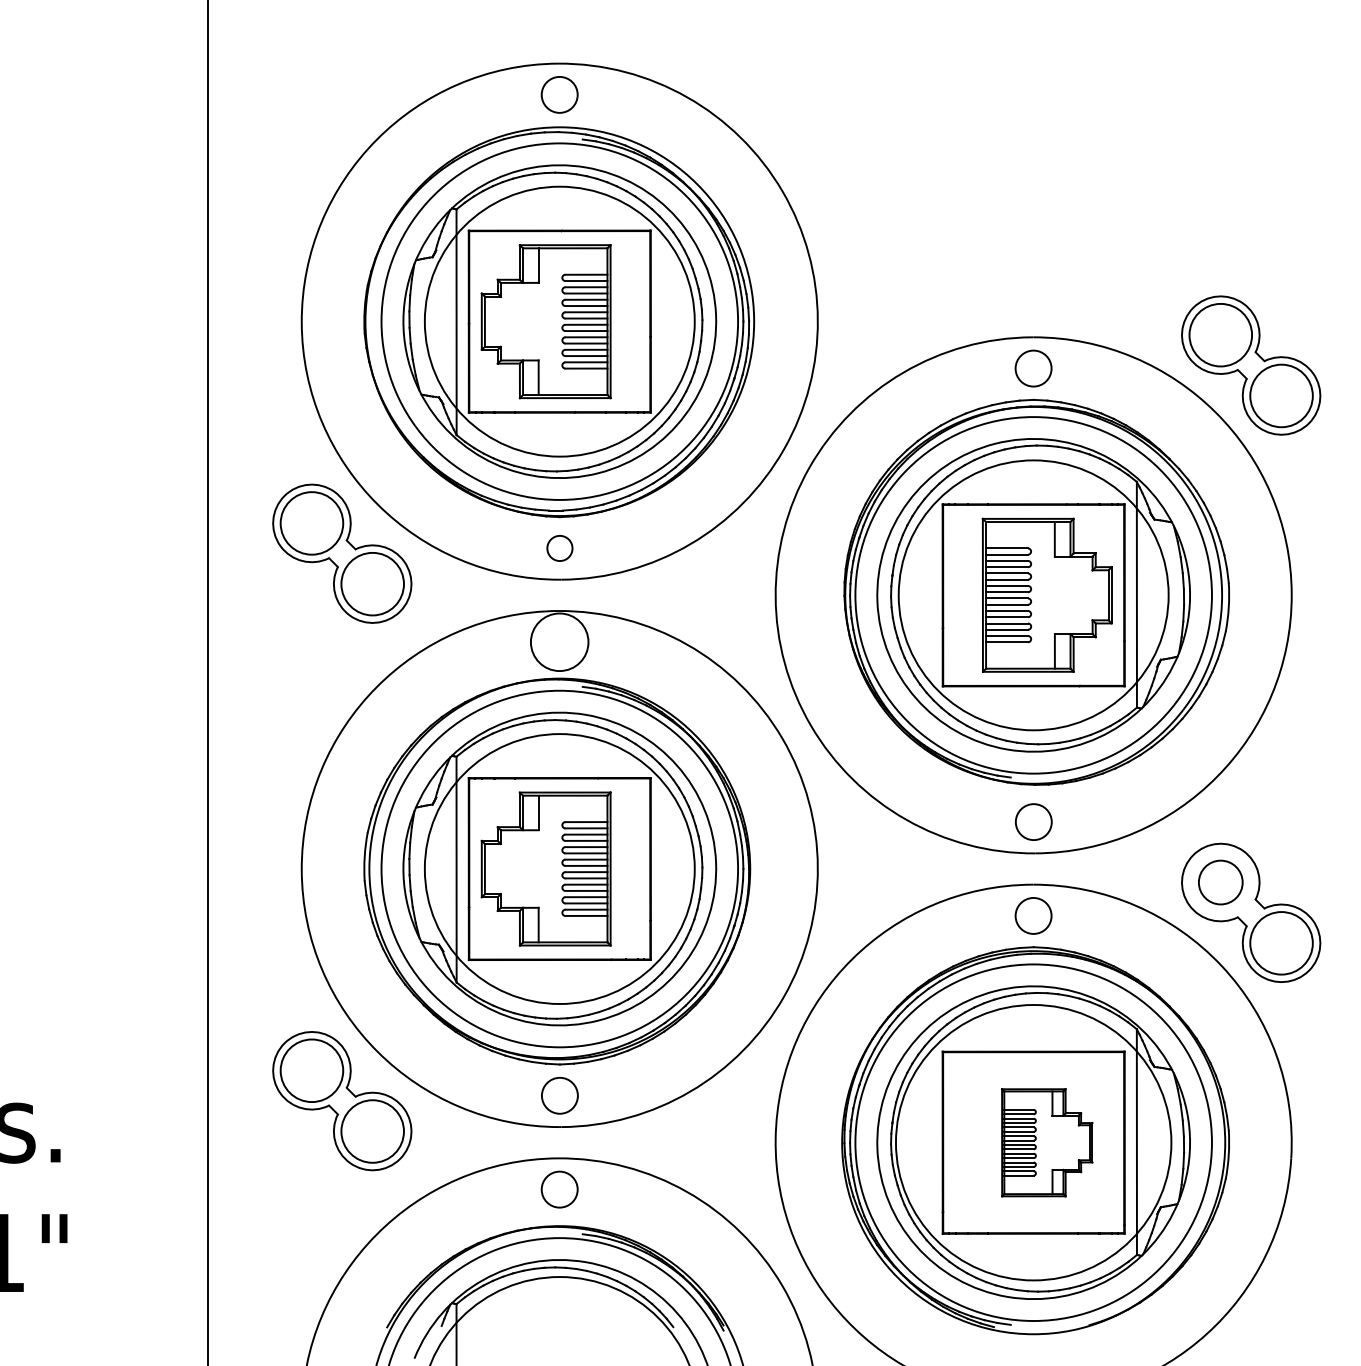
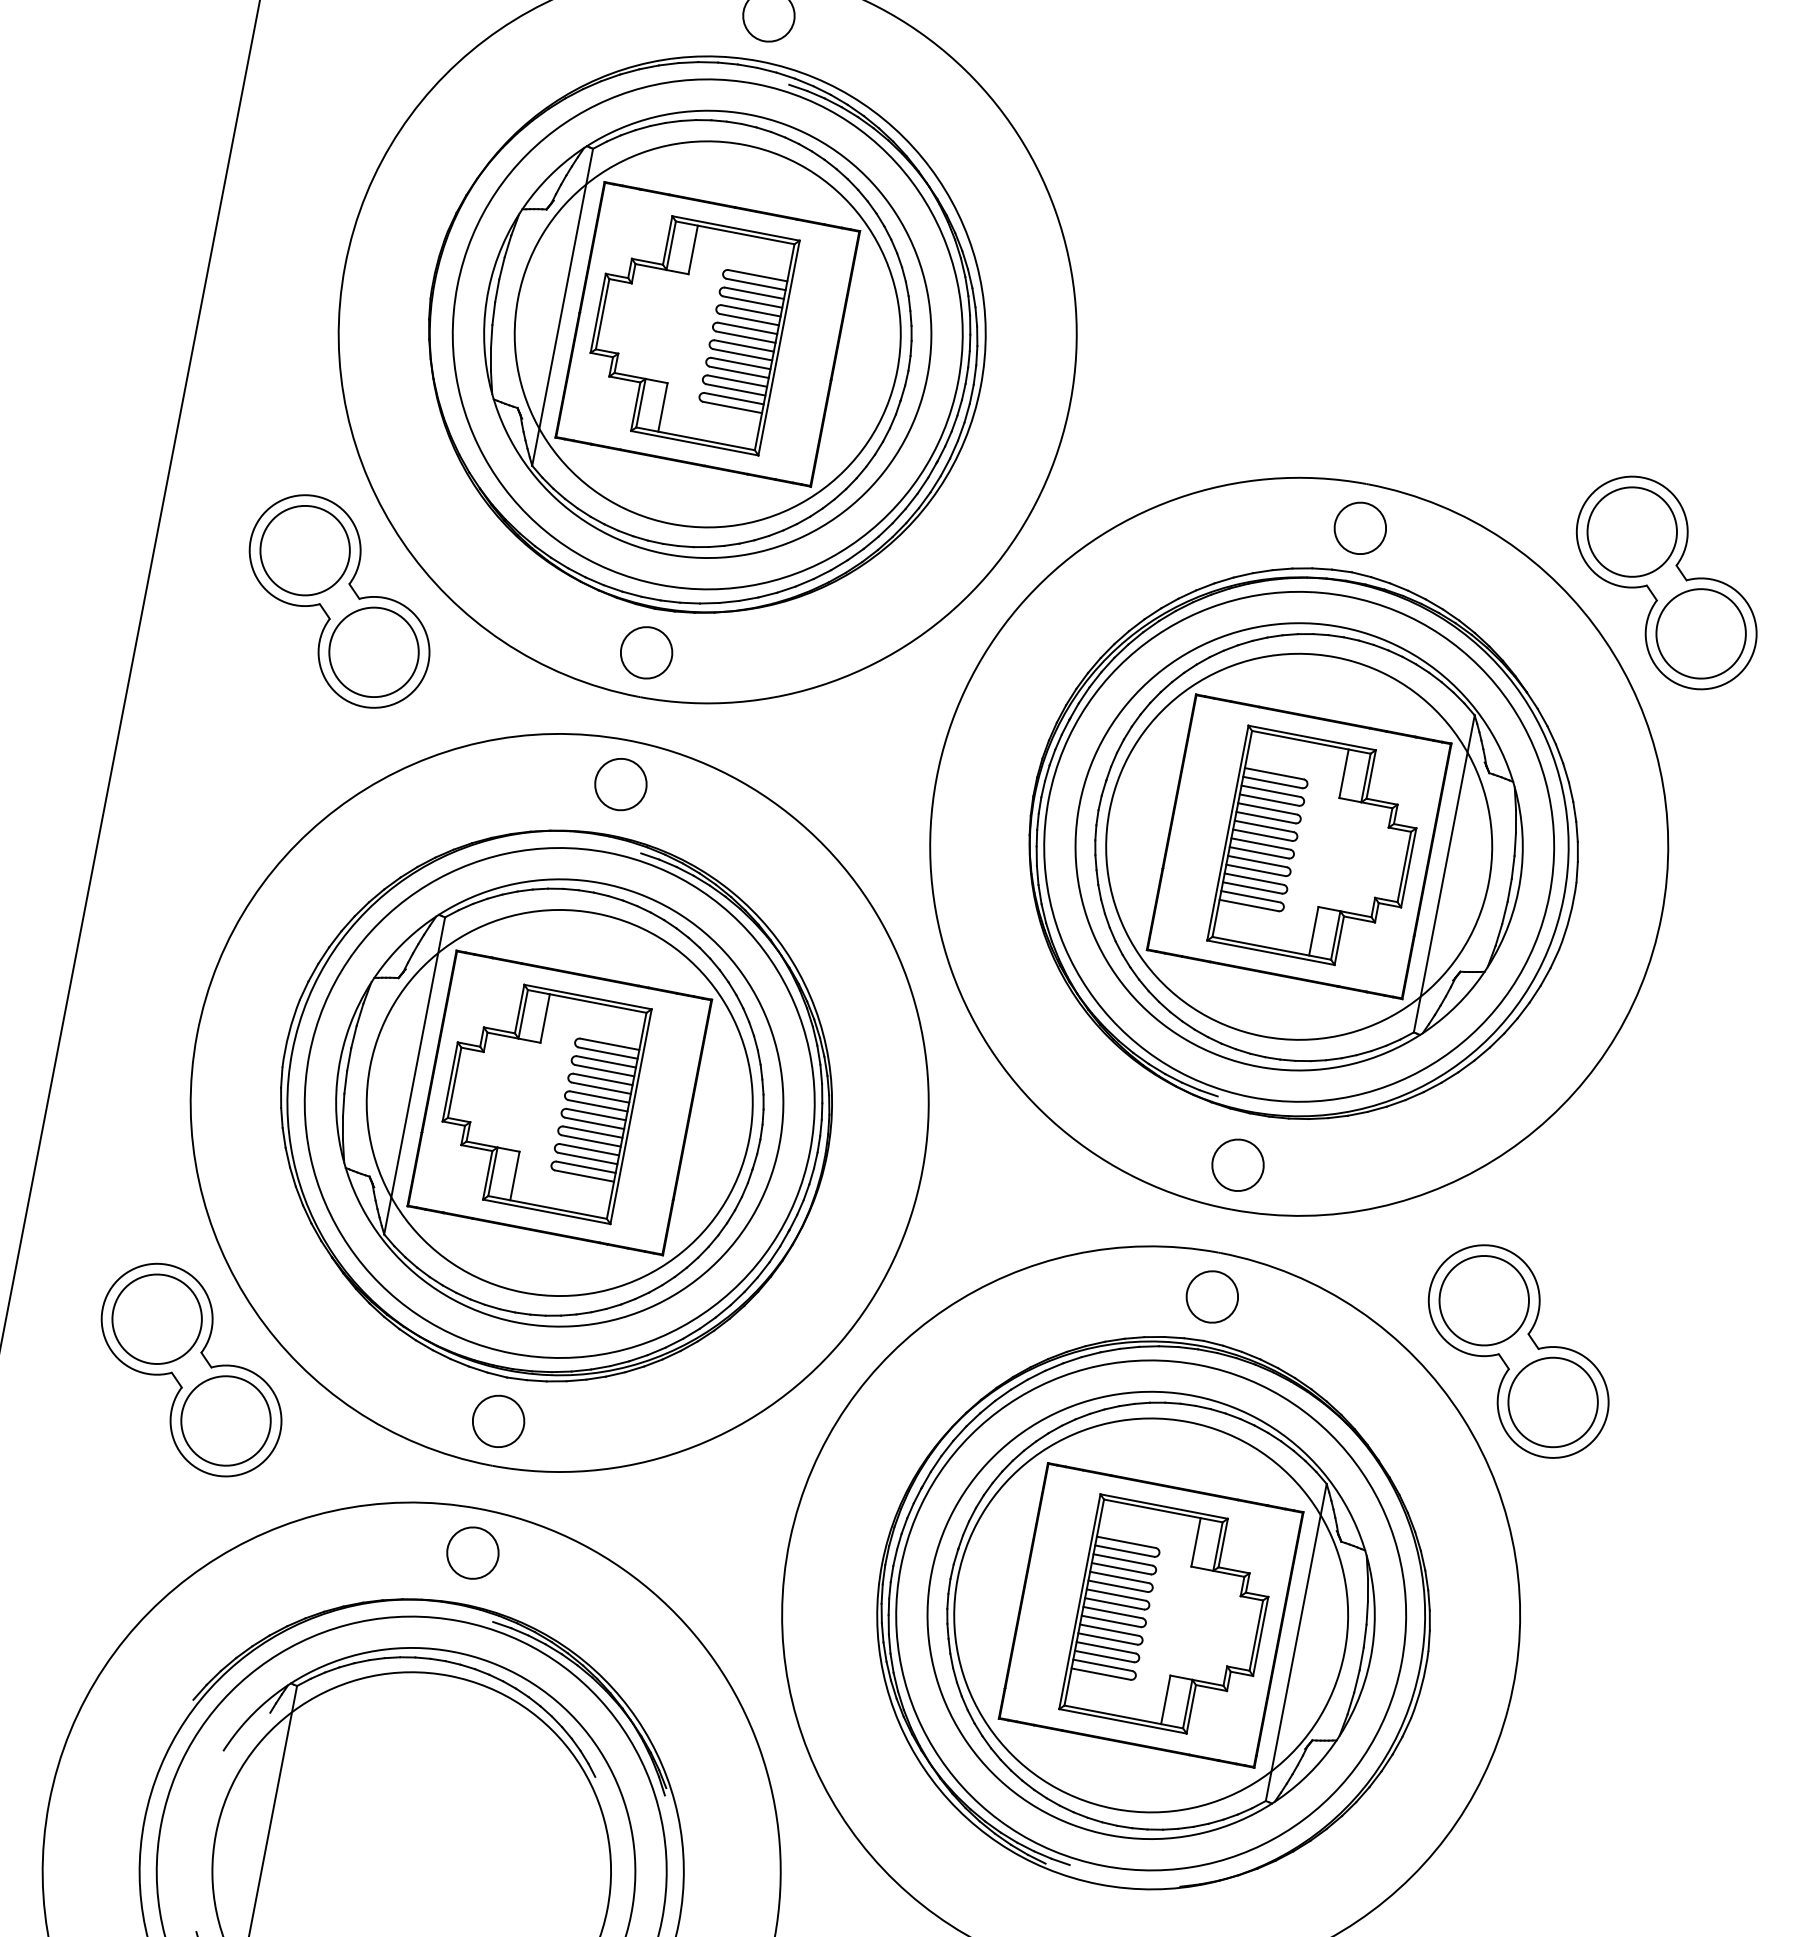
circle: (559, 548) -> (646, 652), size x1.43
circle: (559, 642) -> (620, 784), size x0.62
circle: (1220, 882) -> (1483, 1300), size x1.43
part: (1046, 1142) -> (1169, 1618), size x1.43

